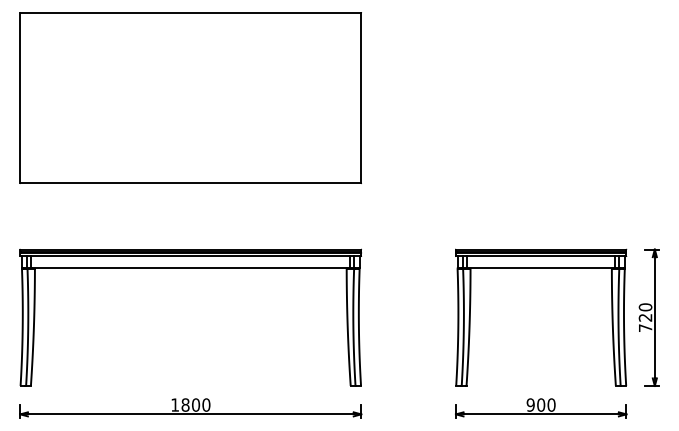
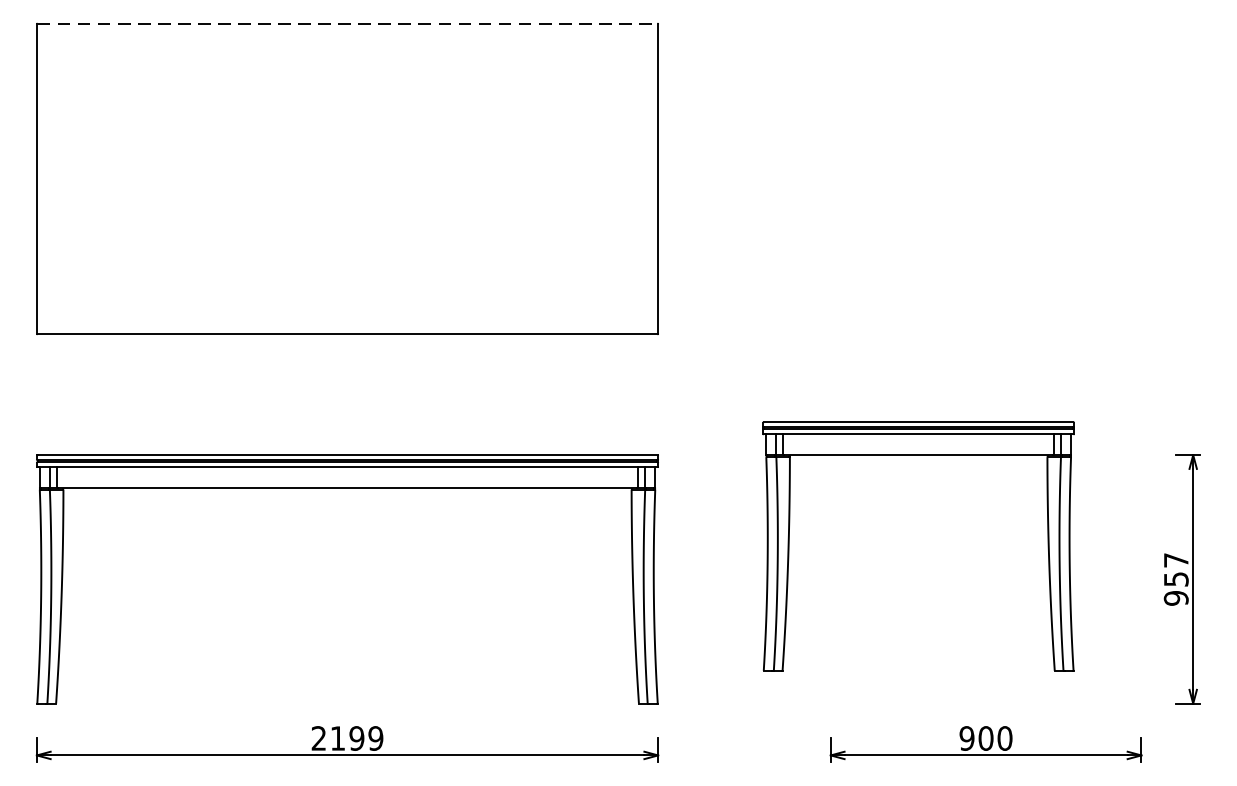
line: (191, 12) -> (348, 23), solid -> dashed
part: (541, 268) -> (919, 456), moved
text: (645, 317) -> (1176, 578), 720 -> 957
text: (190, 404) -> (346, 737), 1800 -> 2199

